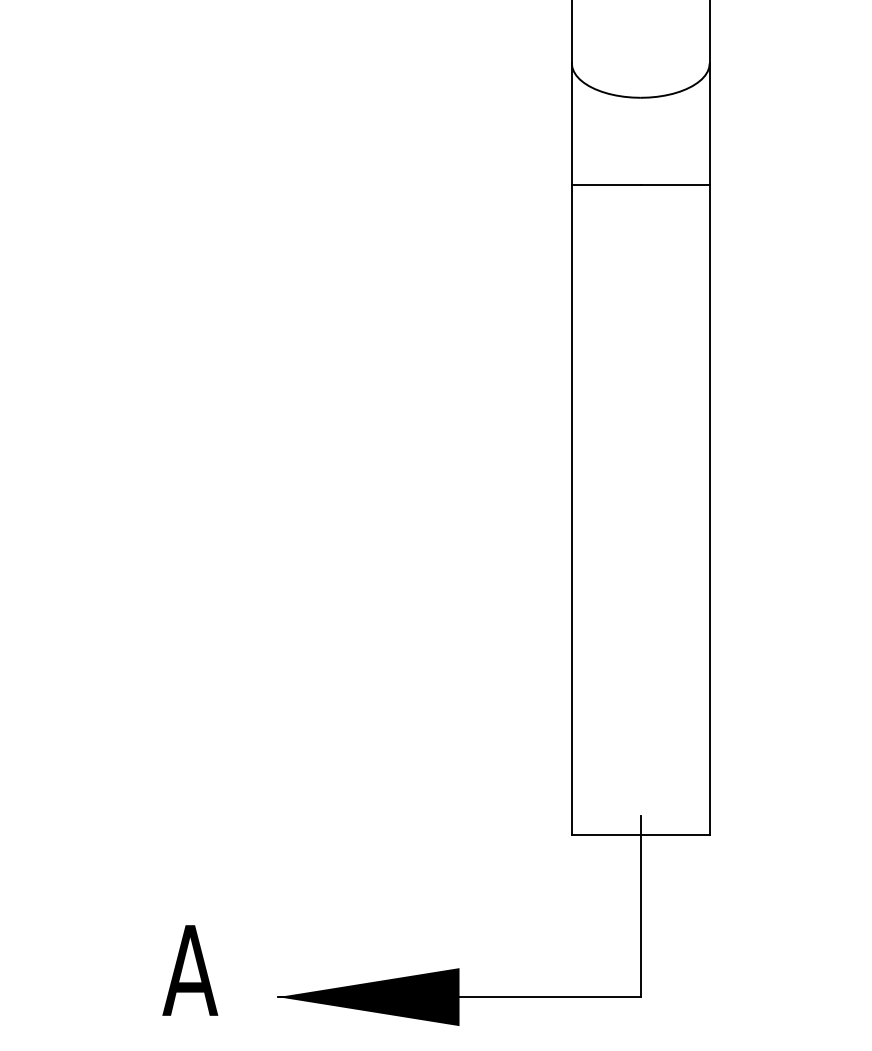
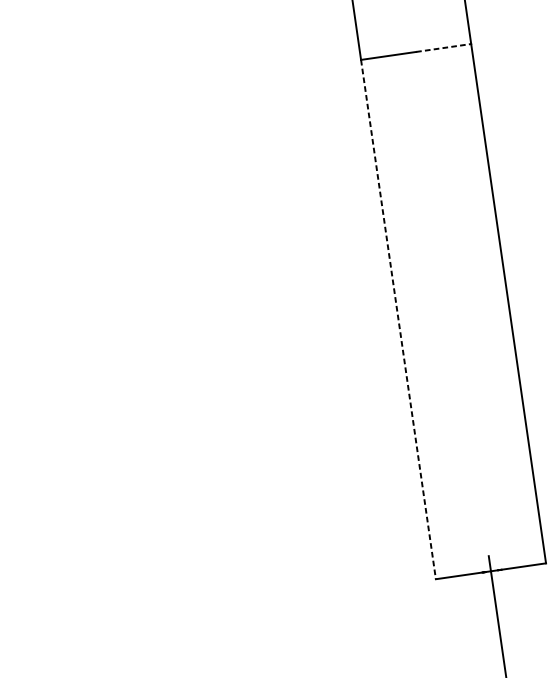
line: (675, 184) -> (443, 47), solid -> dashed
line: (571, 510) -> (398, 320), solid -> dashed

